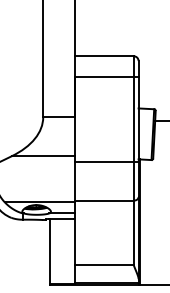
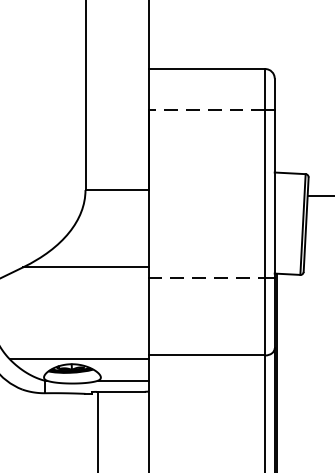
line: (103, 76) -> (205, 109), solid -> dashed
line: (104, 161) -> (207, 277), solid -> dashed

